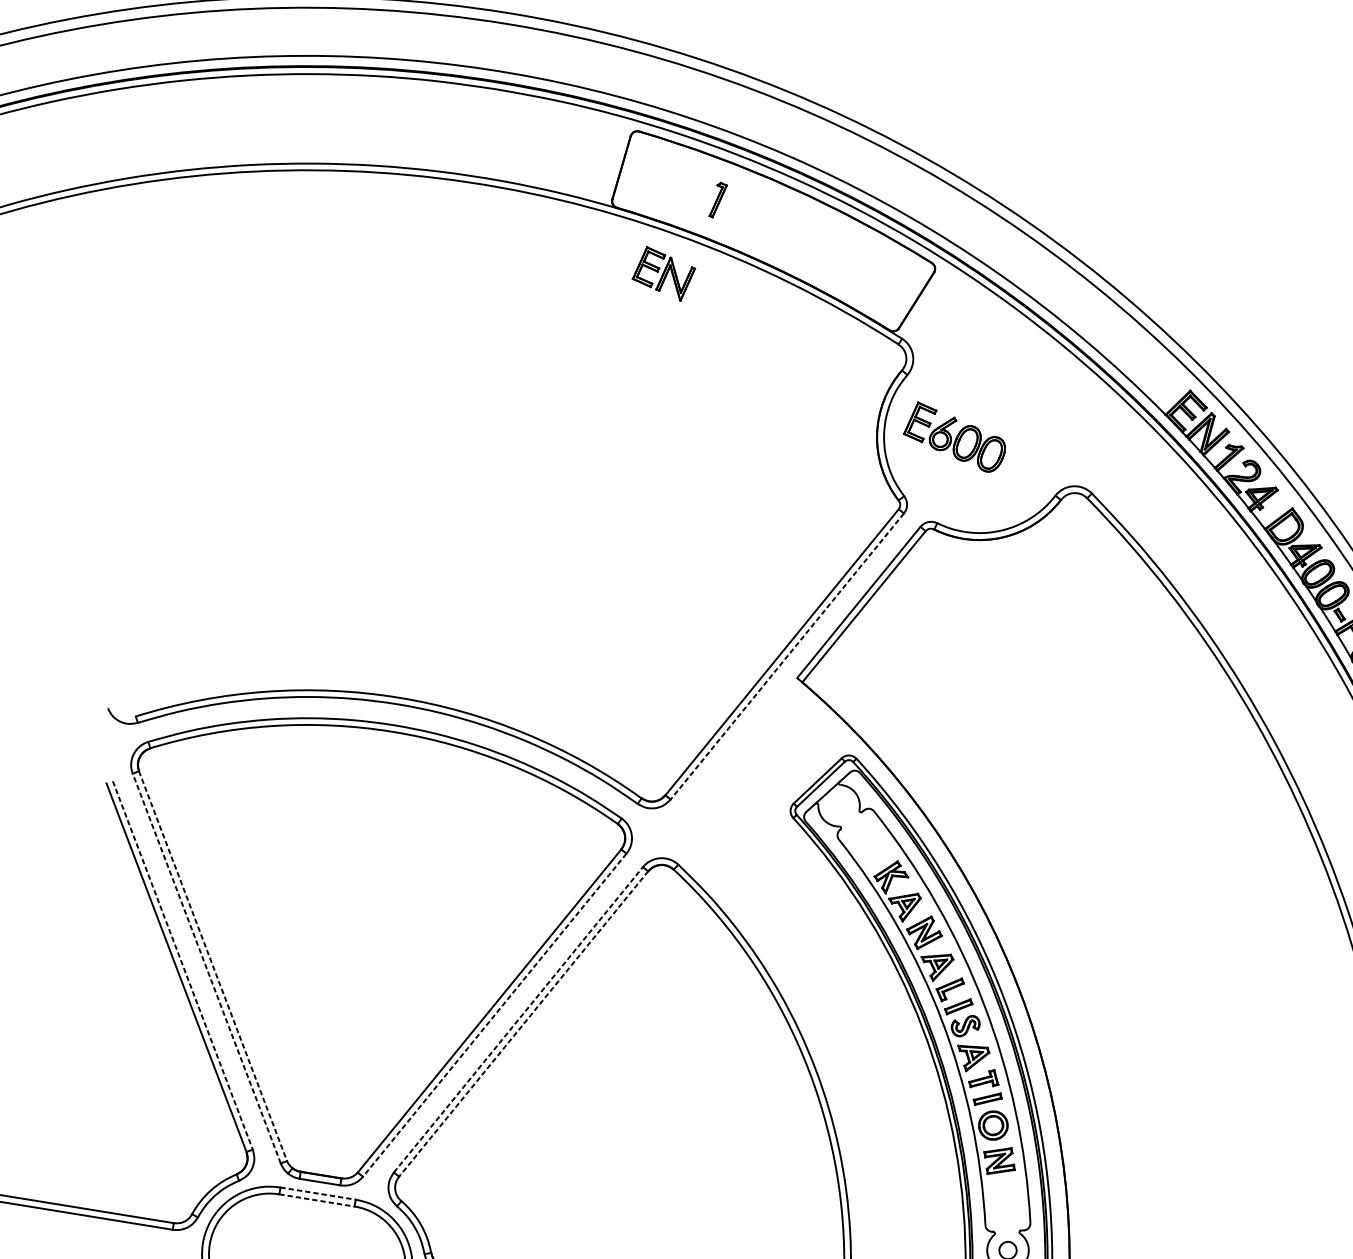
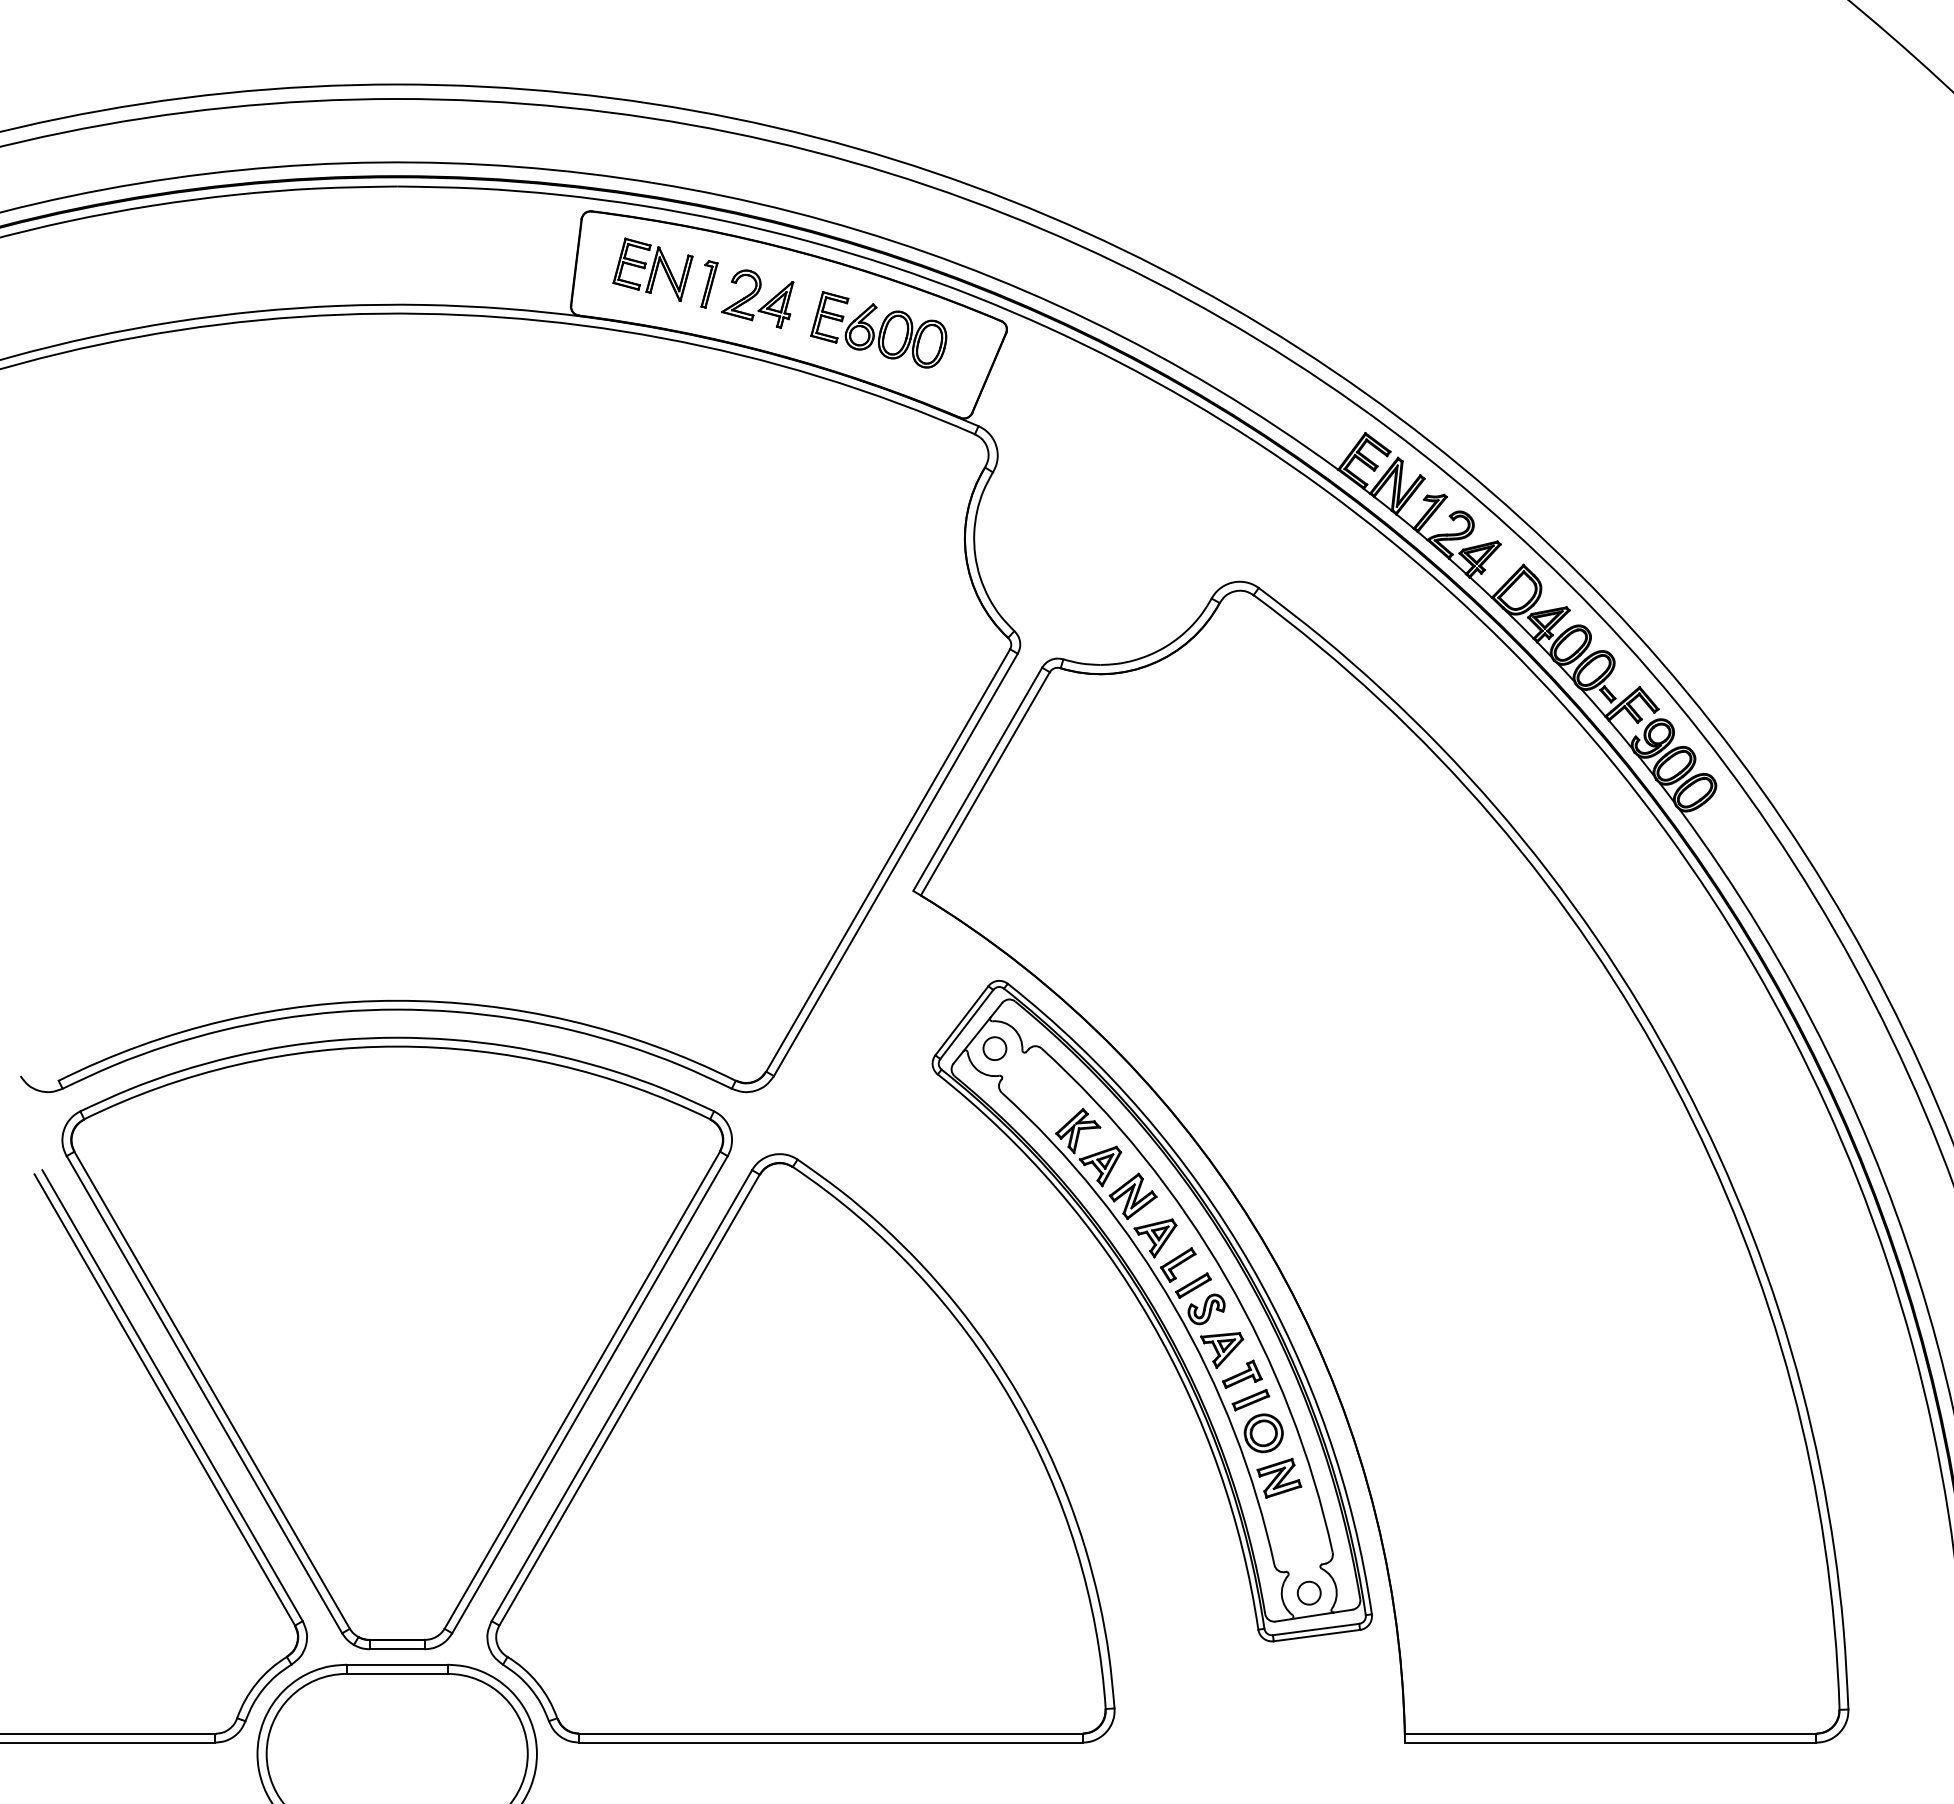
part: (752, 216) -> (757, 298), added
part: (663, 273) -> (652, 269), moved
part: (955, 437) -> (878, 329), moved
line: (787, 656) -> (895, 864), dashed -> solid
circle: (838, 805) -> (994, 1048), added
line: (182, 966) -> (172, 1396), dashed -> solid
line: (213, 966) -> (212, 1390), dashed -> solid
line: (206, 968) -> (204, 1394), dashed -> solid
line: (494, 1015) -> (589, 1395), dashed -> solid
line: (518, 1019) -> (622, 1395), dashed -> solid
line: (523, 1024) -> (629, 1400), dashed -> solid
line: (318, 1193) -> (397, 1664), dashed -> solid
line: (317, 1200) -> (397, 1673), dashed -> solid

